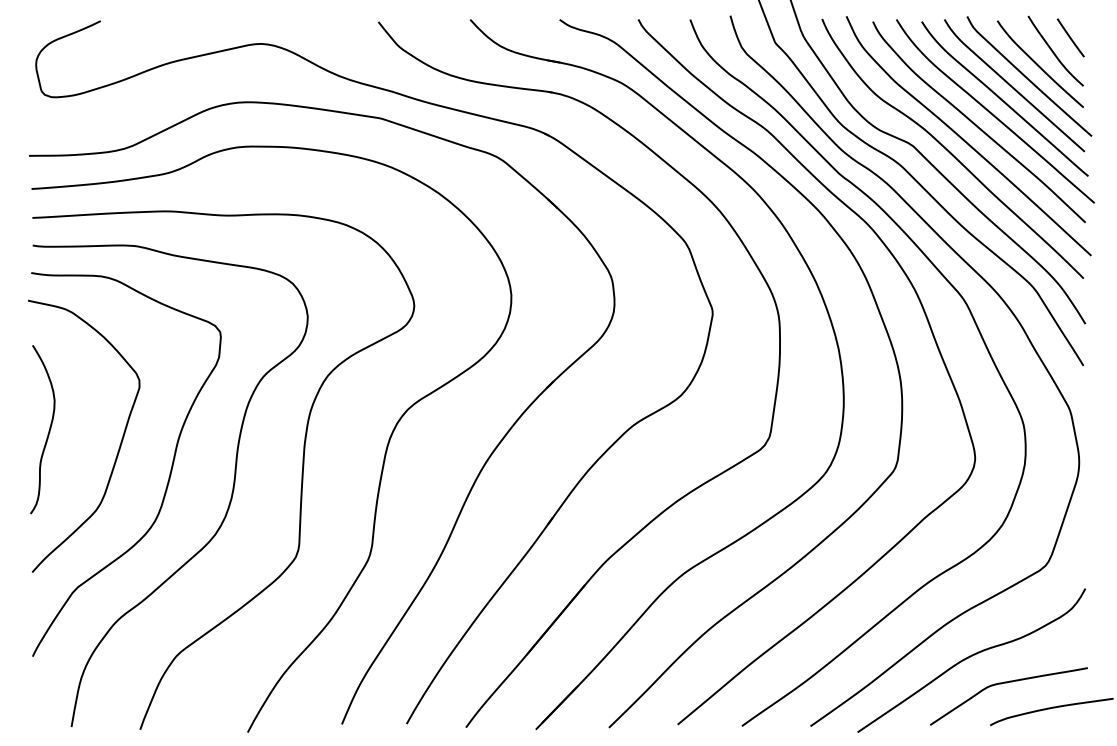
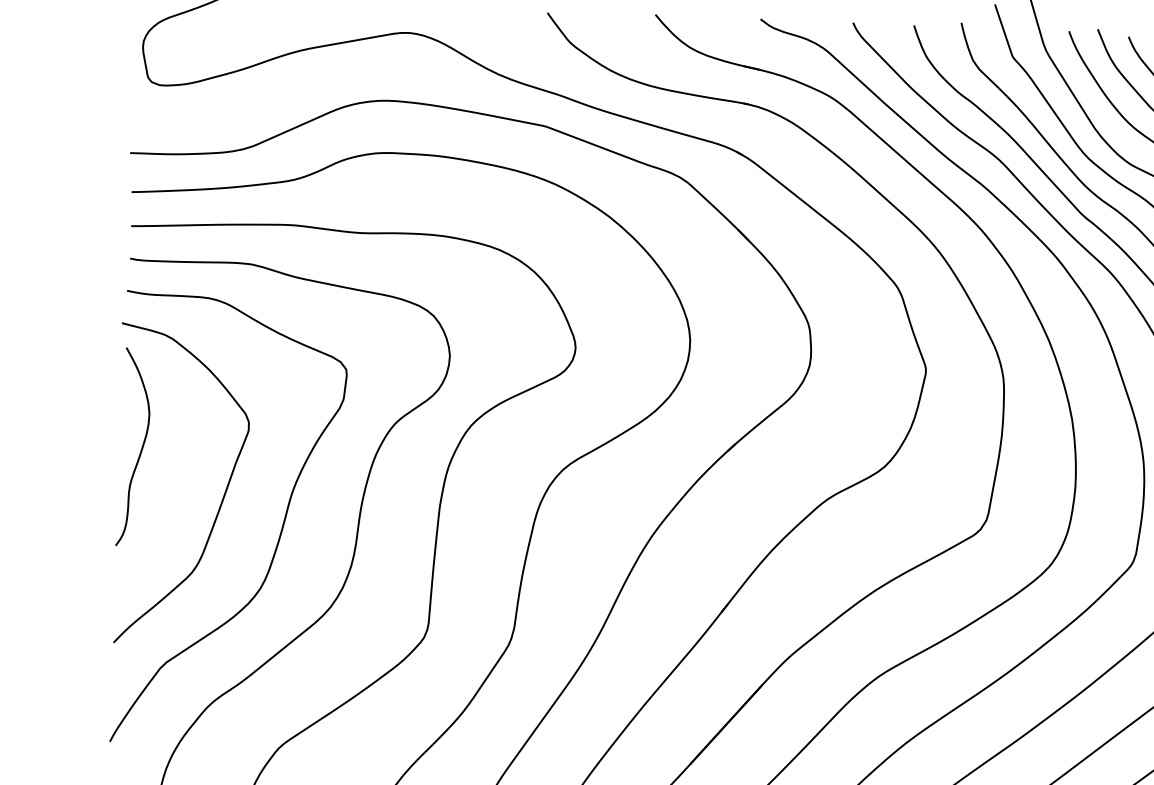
curve: (48, 430) -> (140, 448), moved

